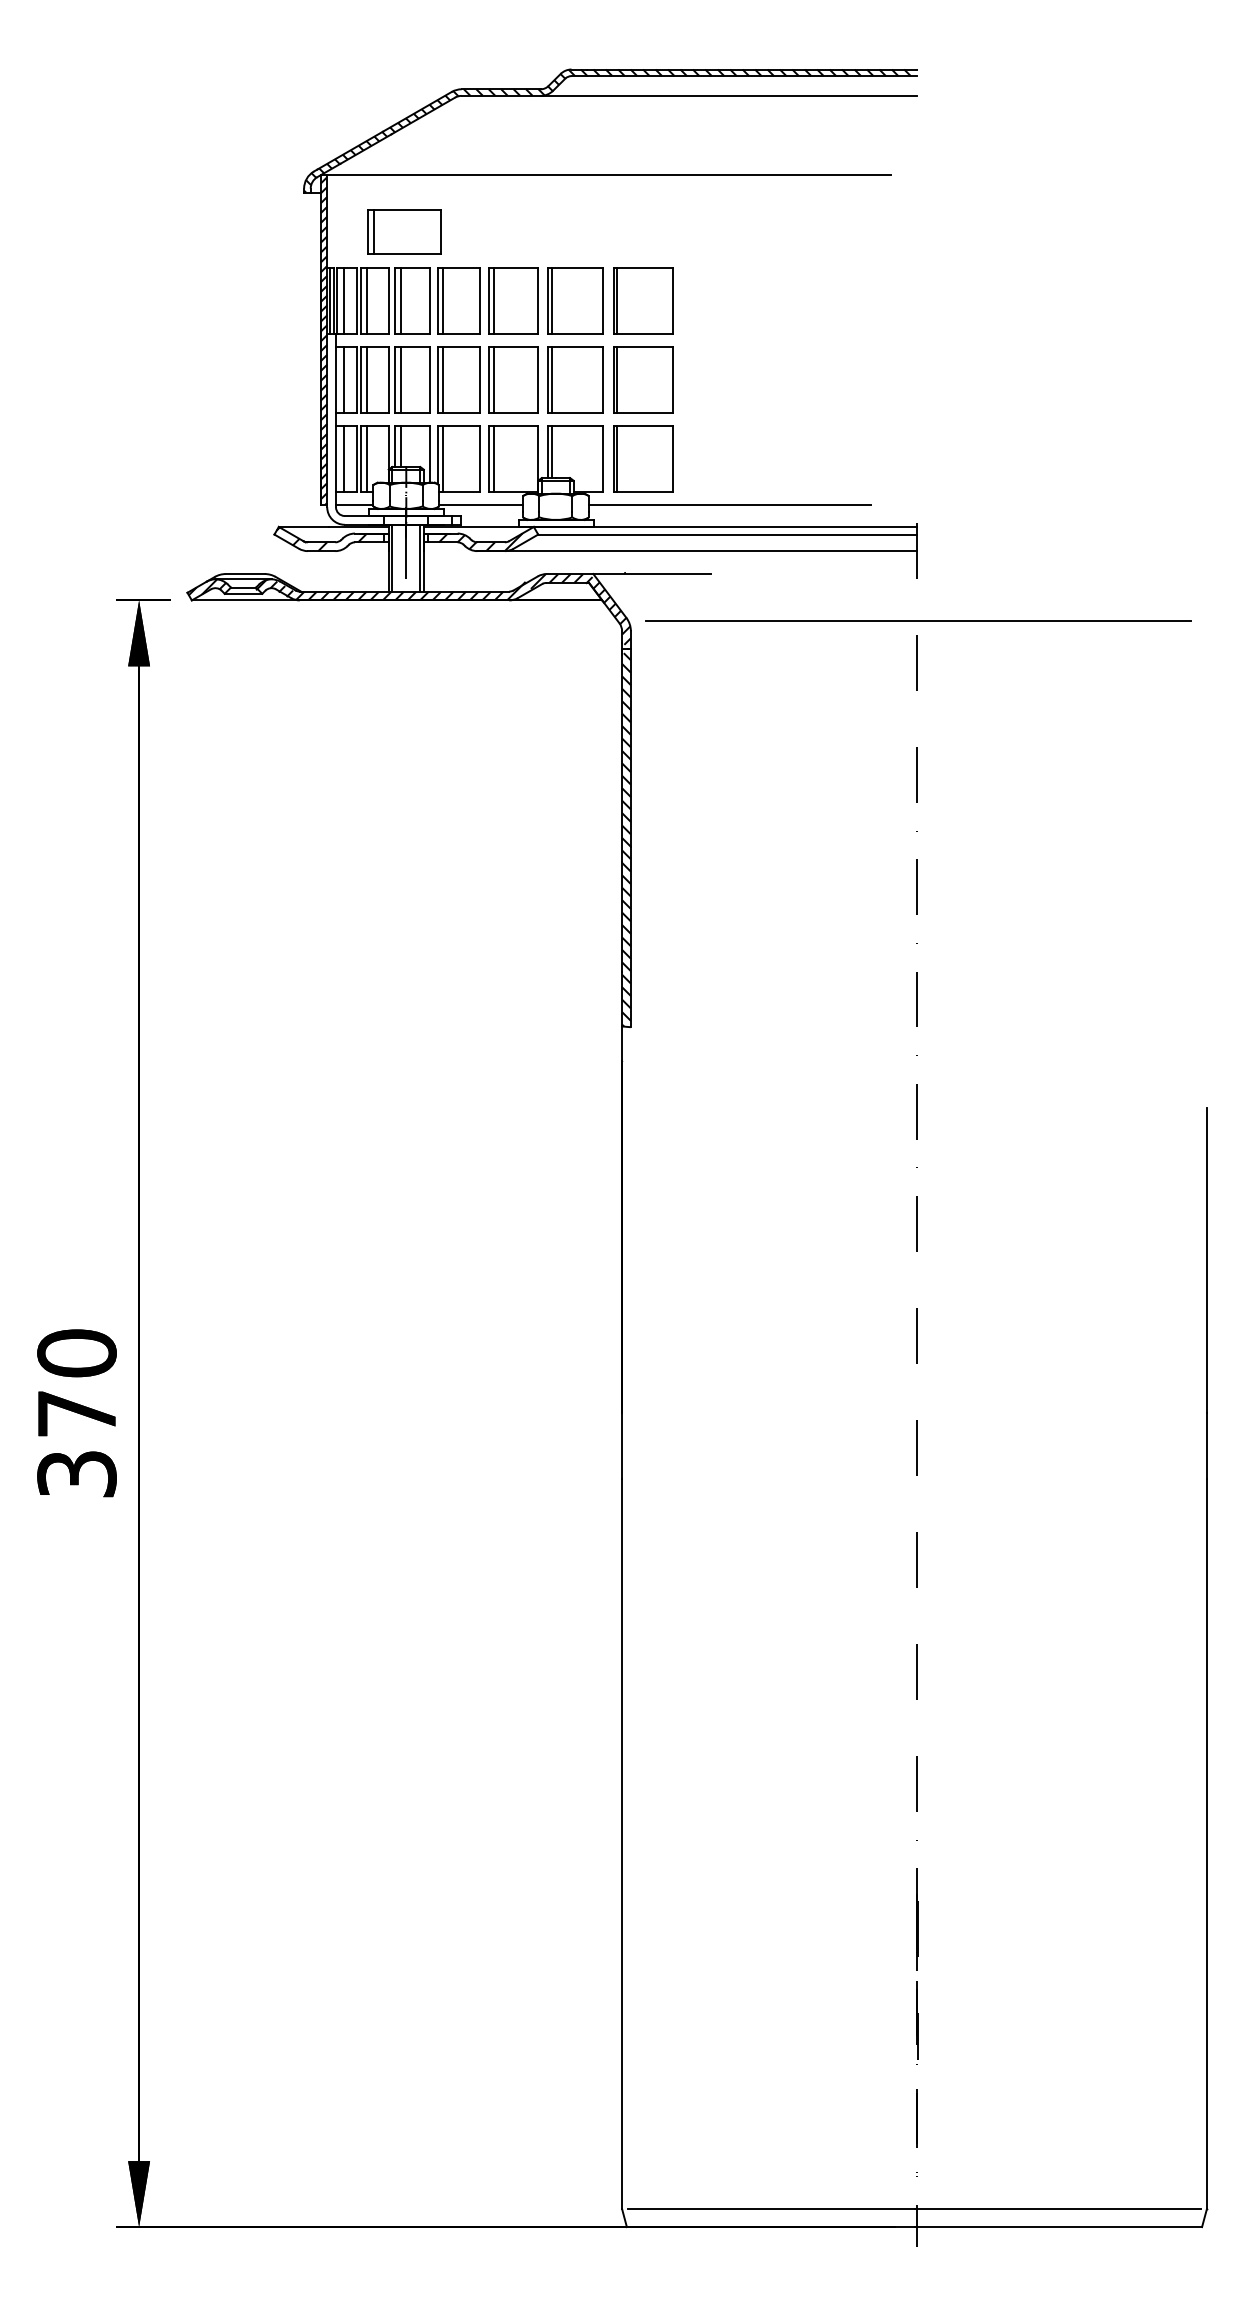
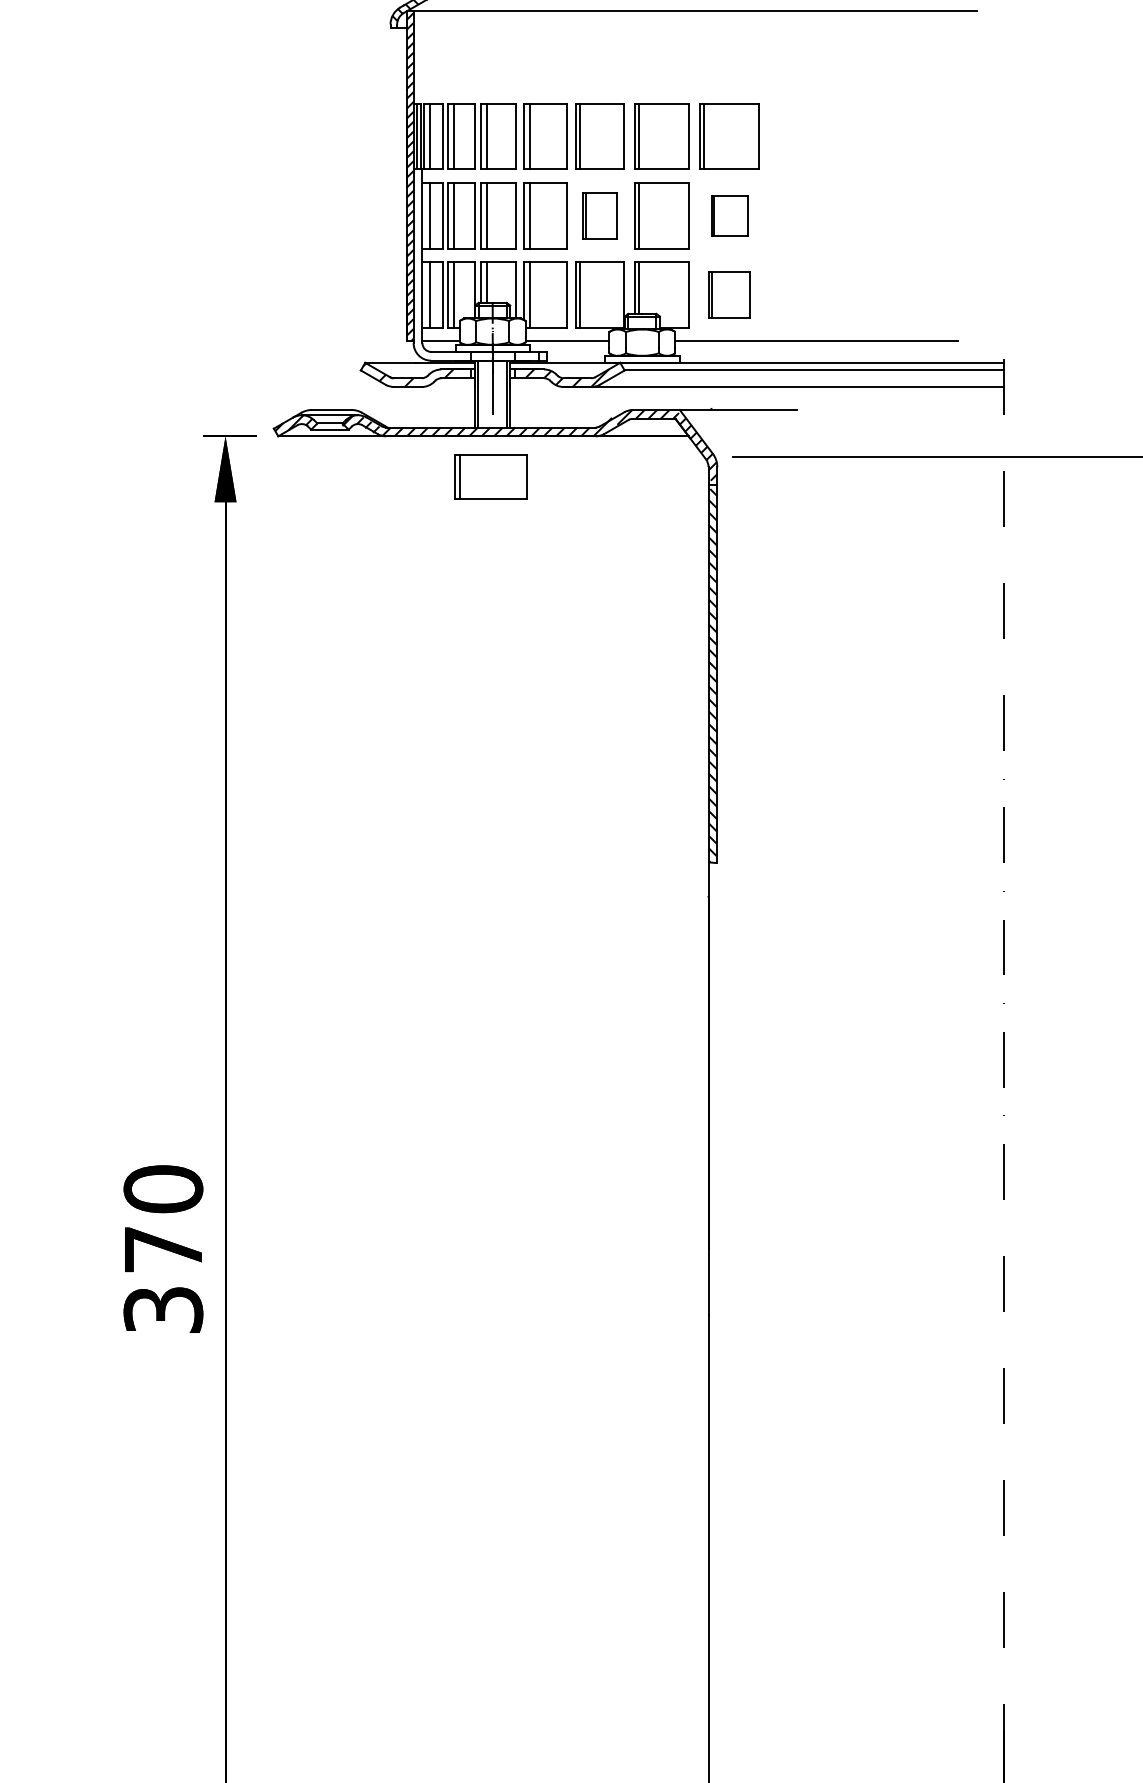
part: (404, 231) -> (490, 476), moved
part: (513, 379) -> (599, 215), size x0.7
part: (643, 379) -> (729, 215), size x0.6
part: (643, 458) -> (729, 294), size x0.7

